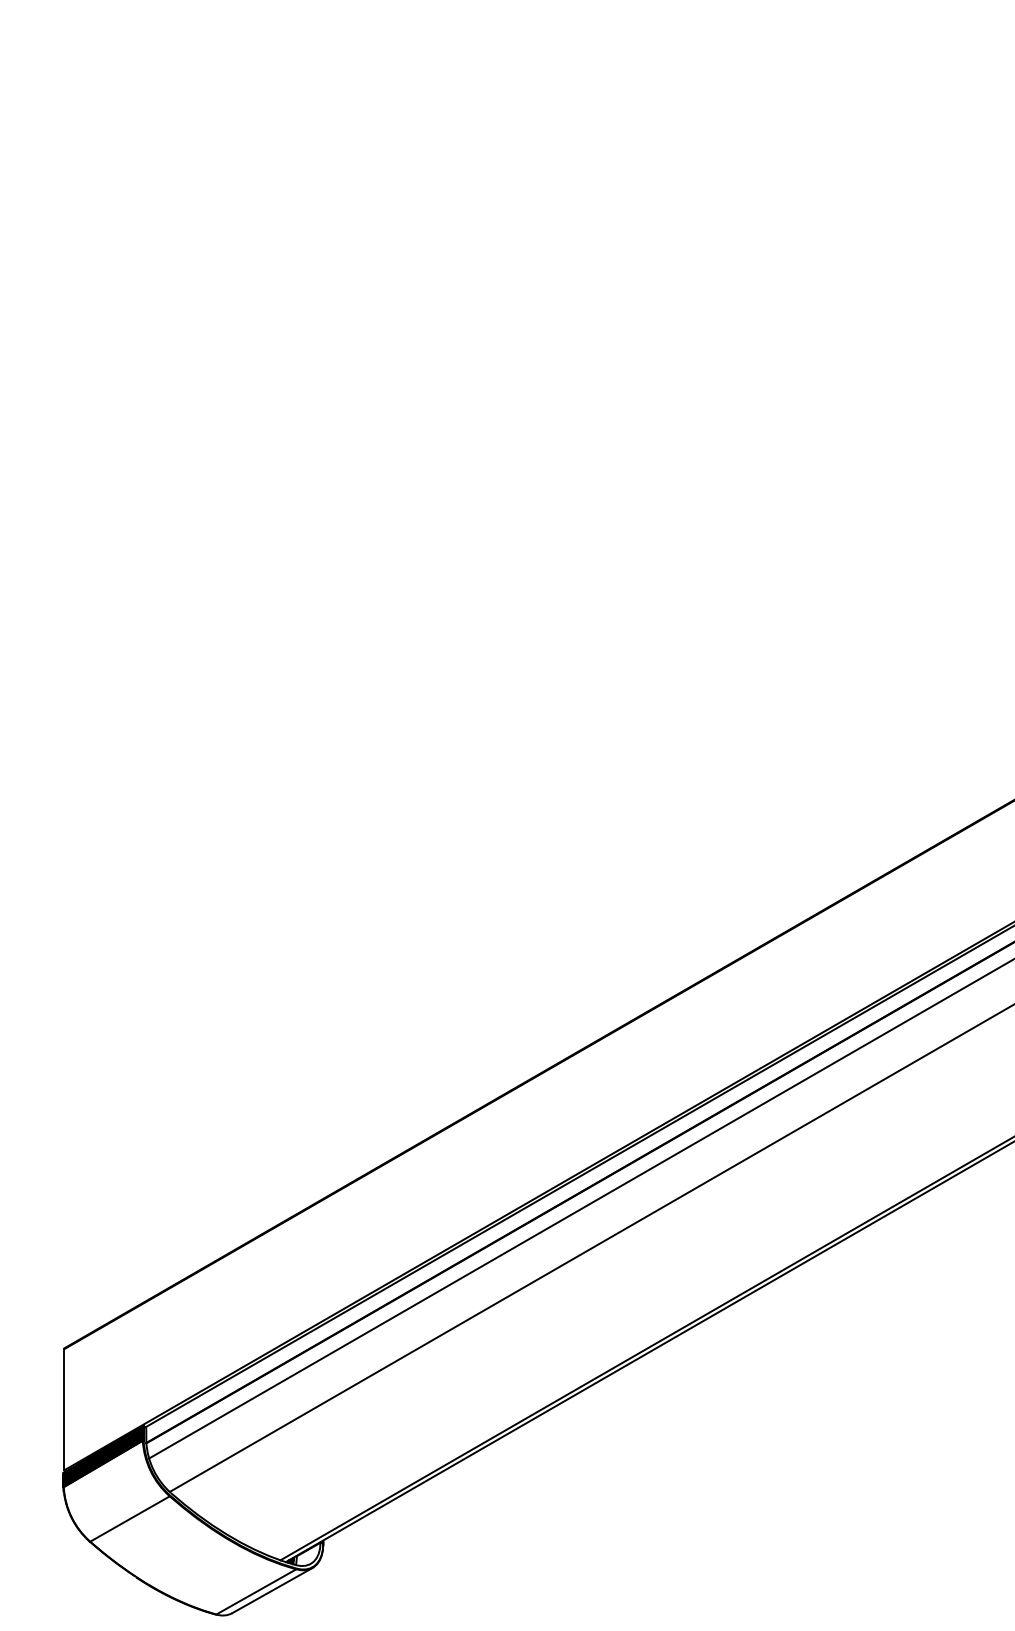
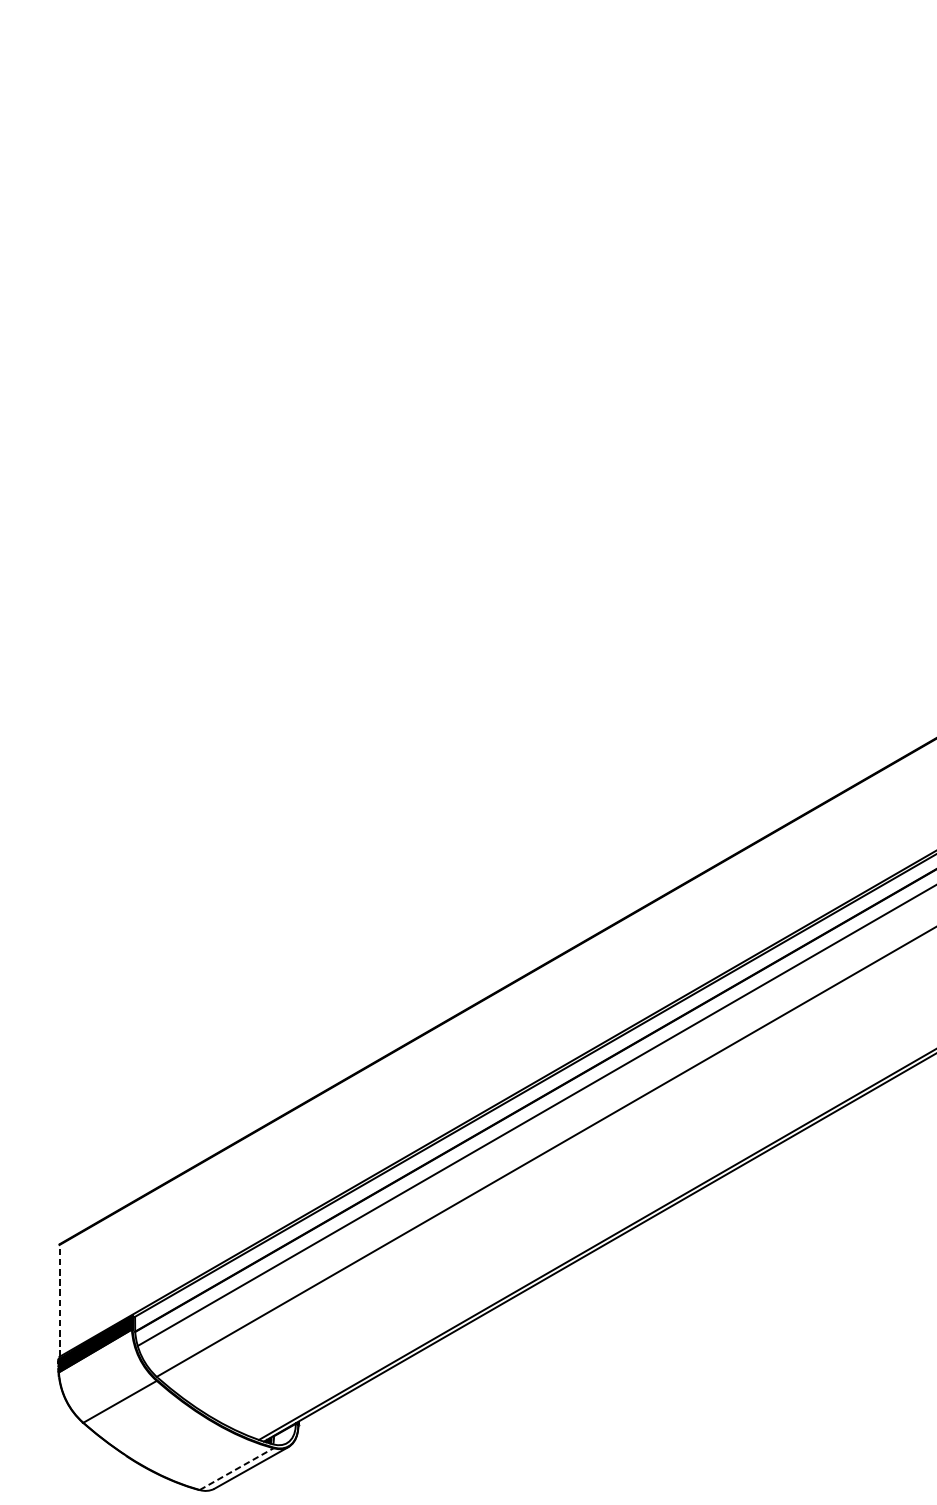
line: (64, 1409) -> (59, 1300), solid -> dashed
line: (256, 1591) -> (236, 1468), solid -> dashed

